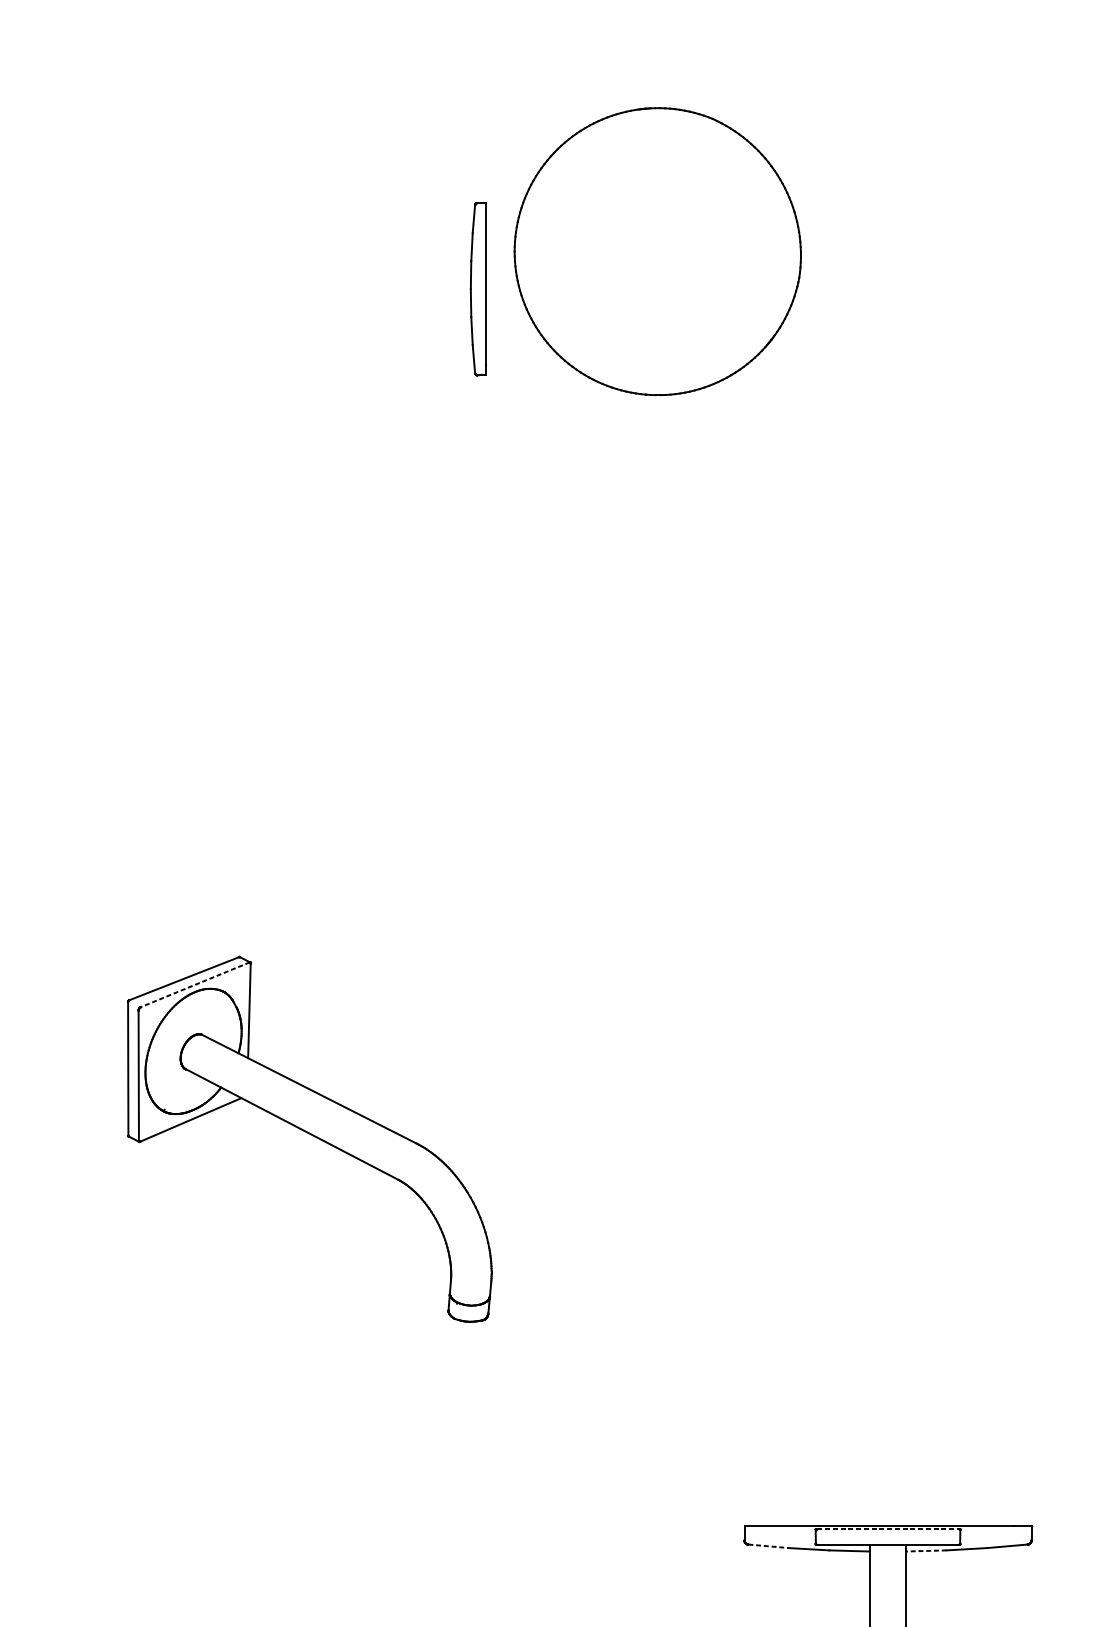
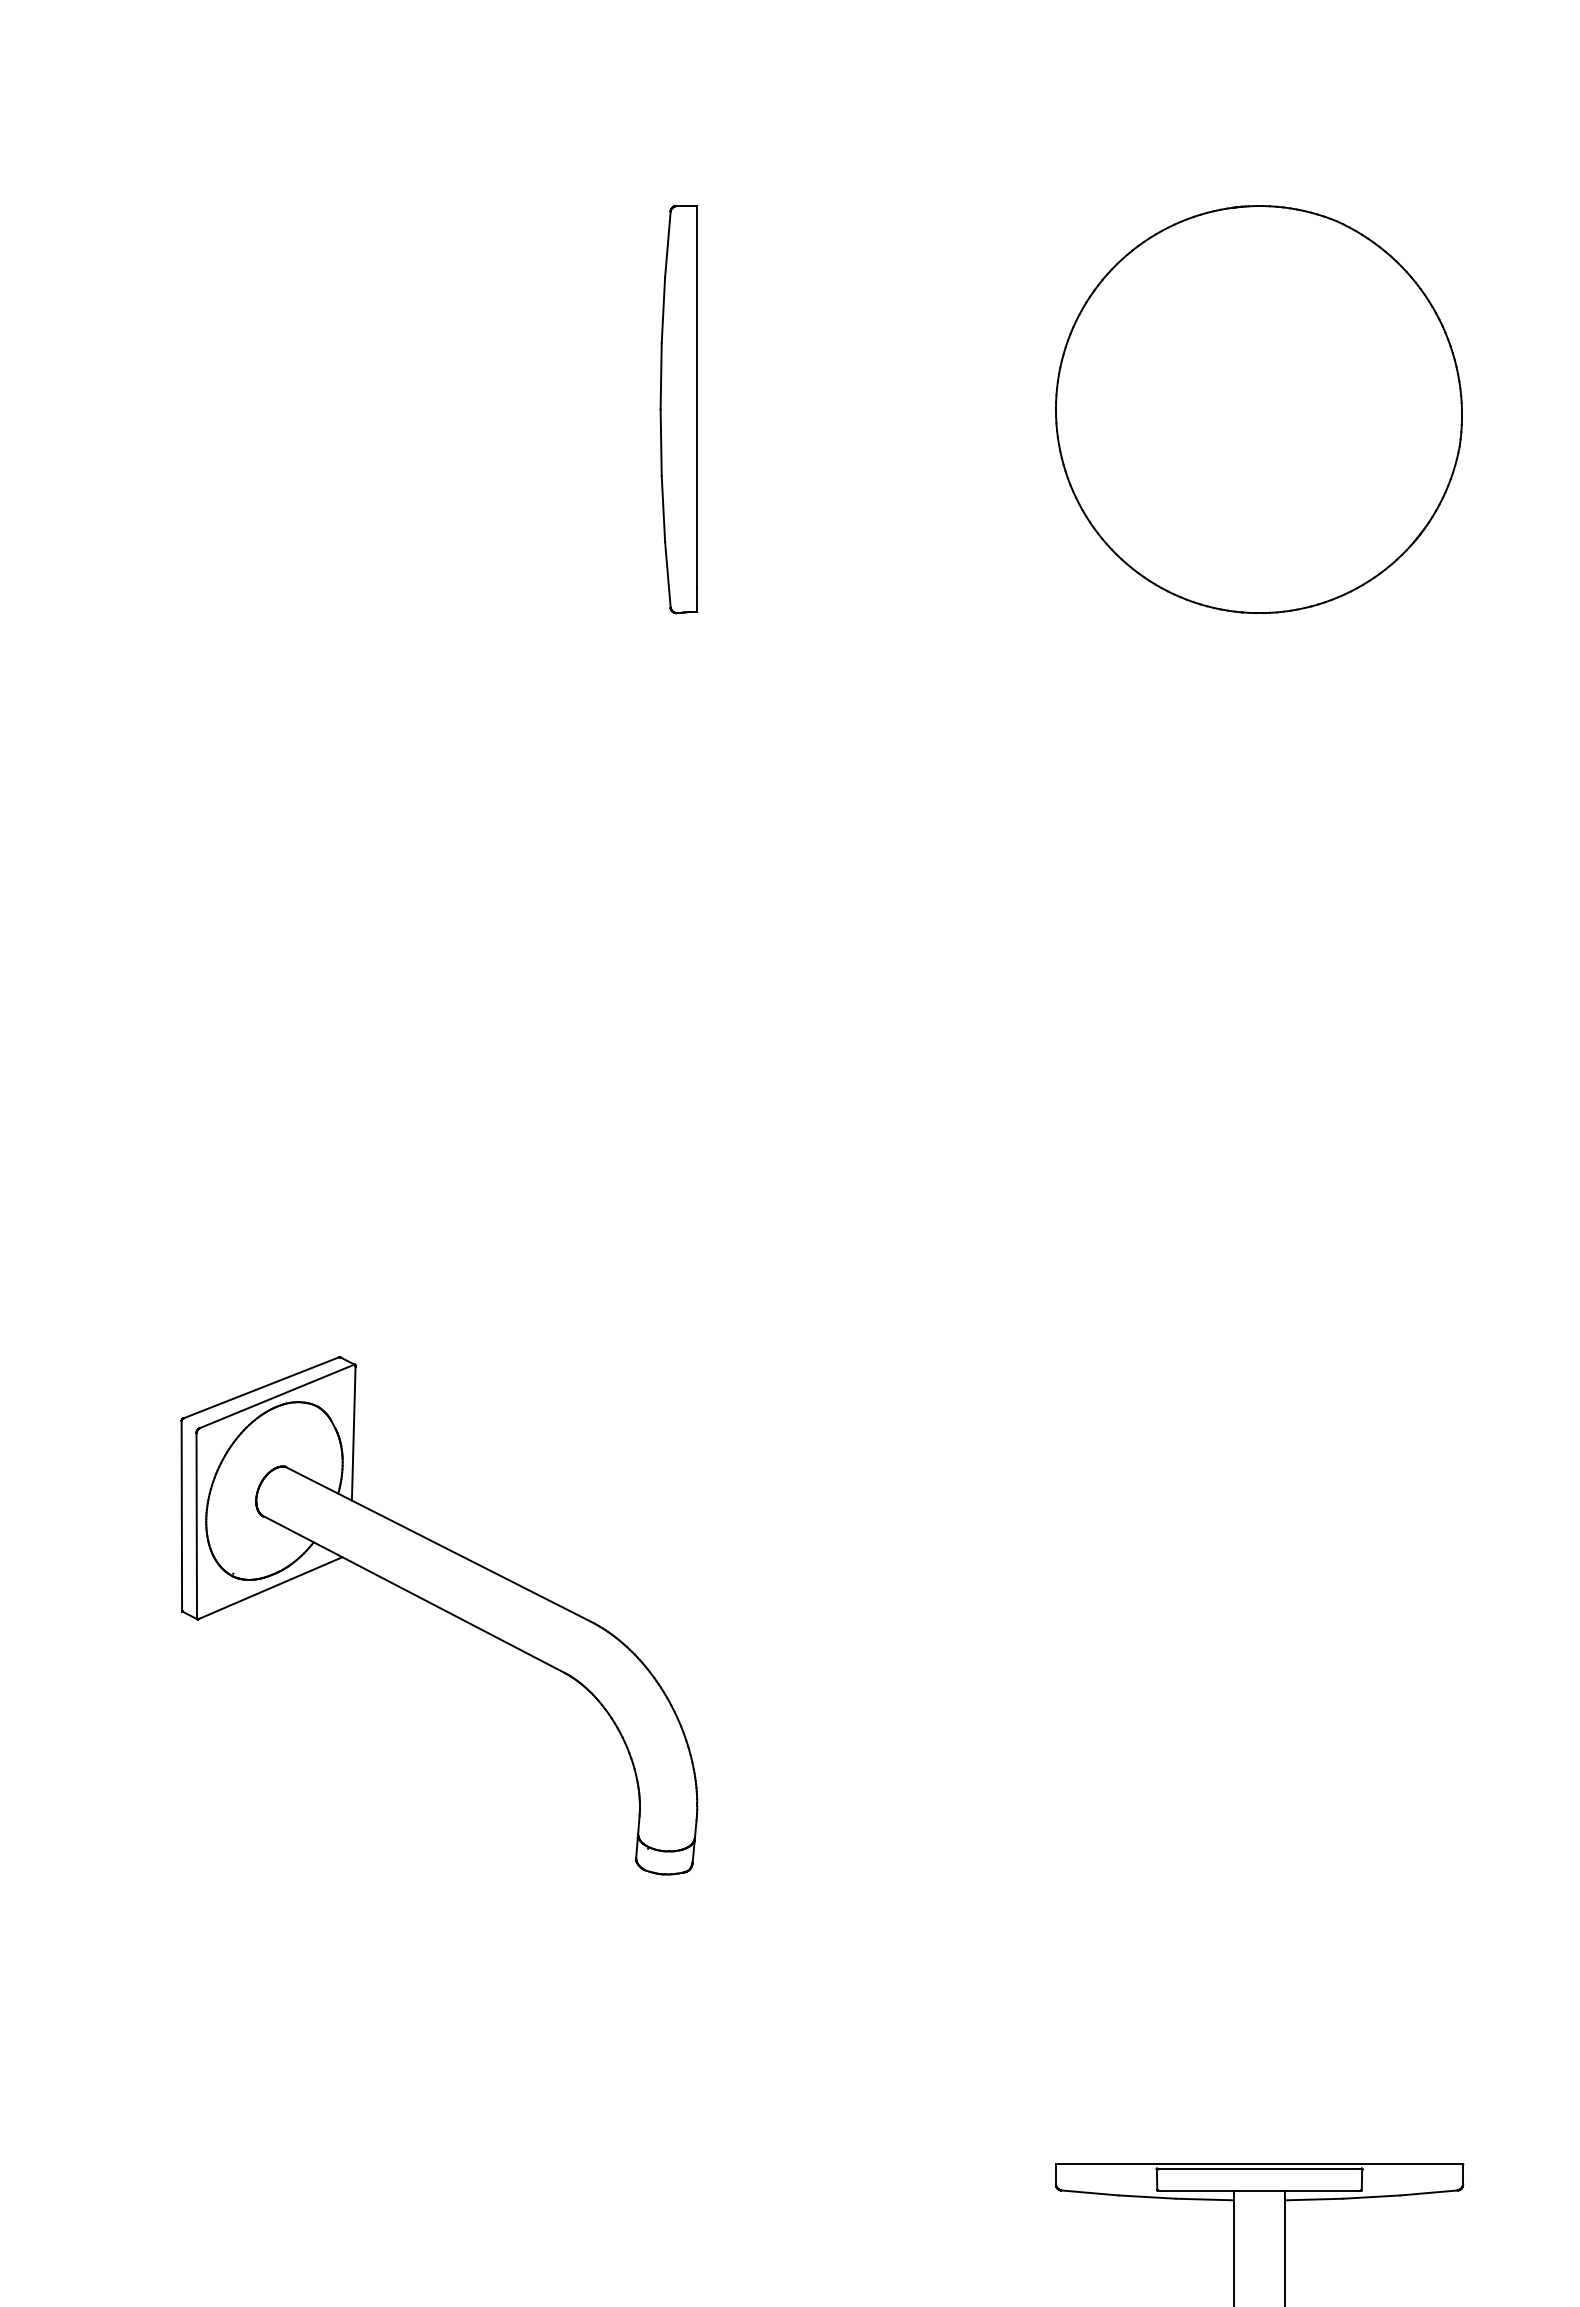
part: (657, 251) -> (1258, 409), moved
part: (478, 288) -> (678, 409), size x1.67
line: (195, 984) -> (277, 1396), dashed -> solid
line: (888, 1529) -> (1260, 2168), dashed -> solid
line: (768, 1545) -> (1090, 2192), dashed -> solid
line: (926, 1550) -> (1313, 2199), dashed -> solid

